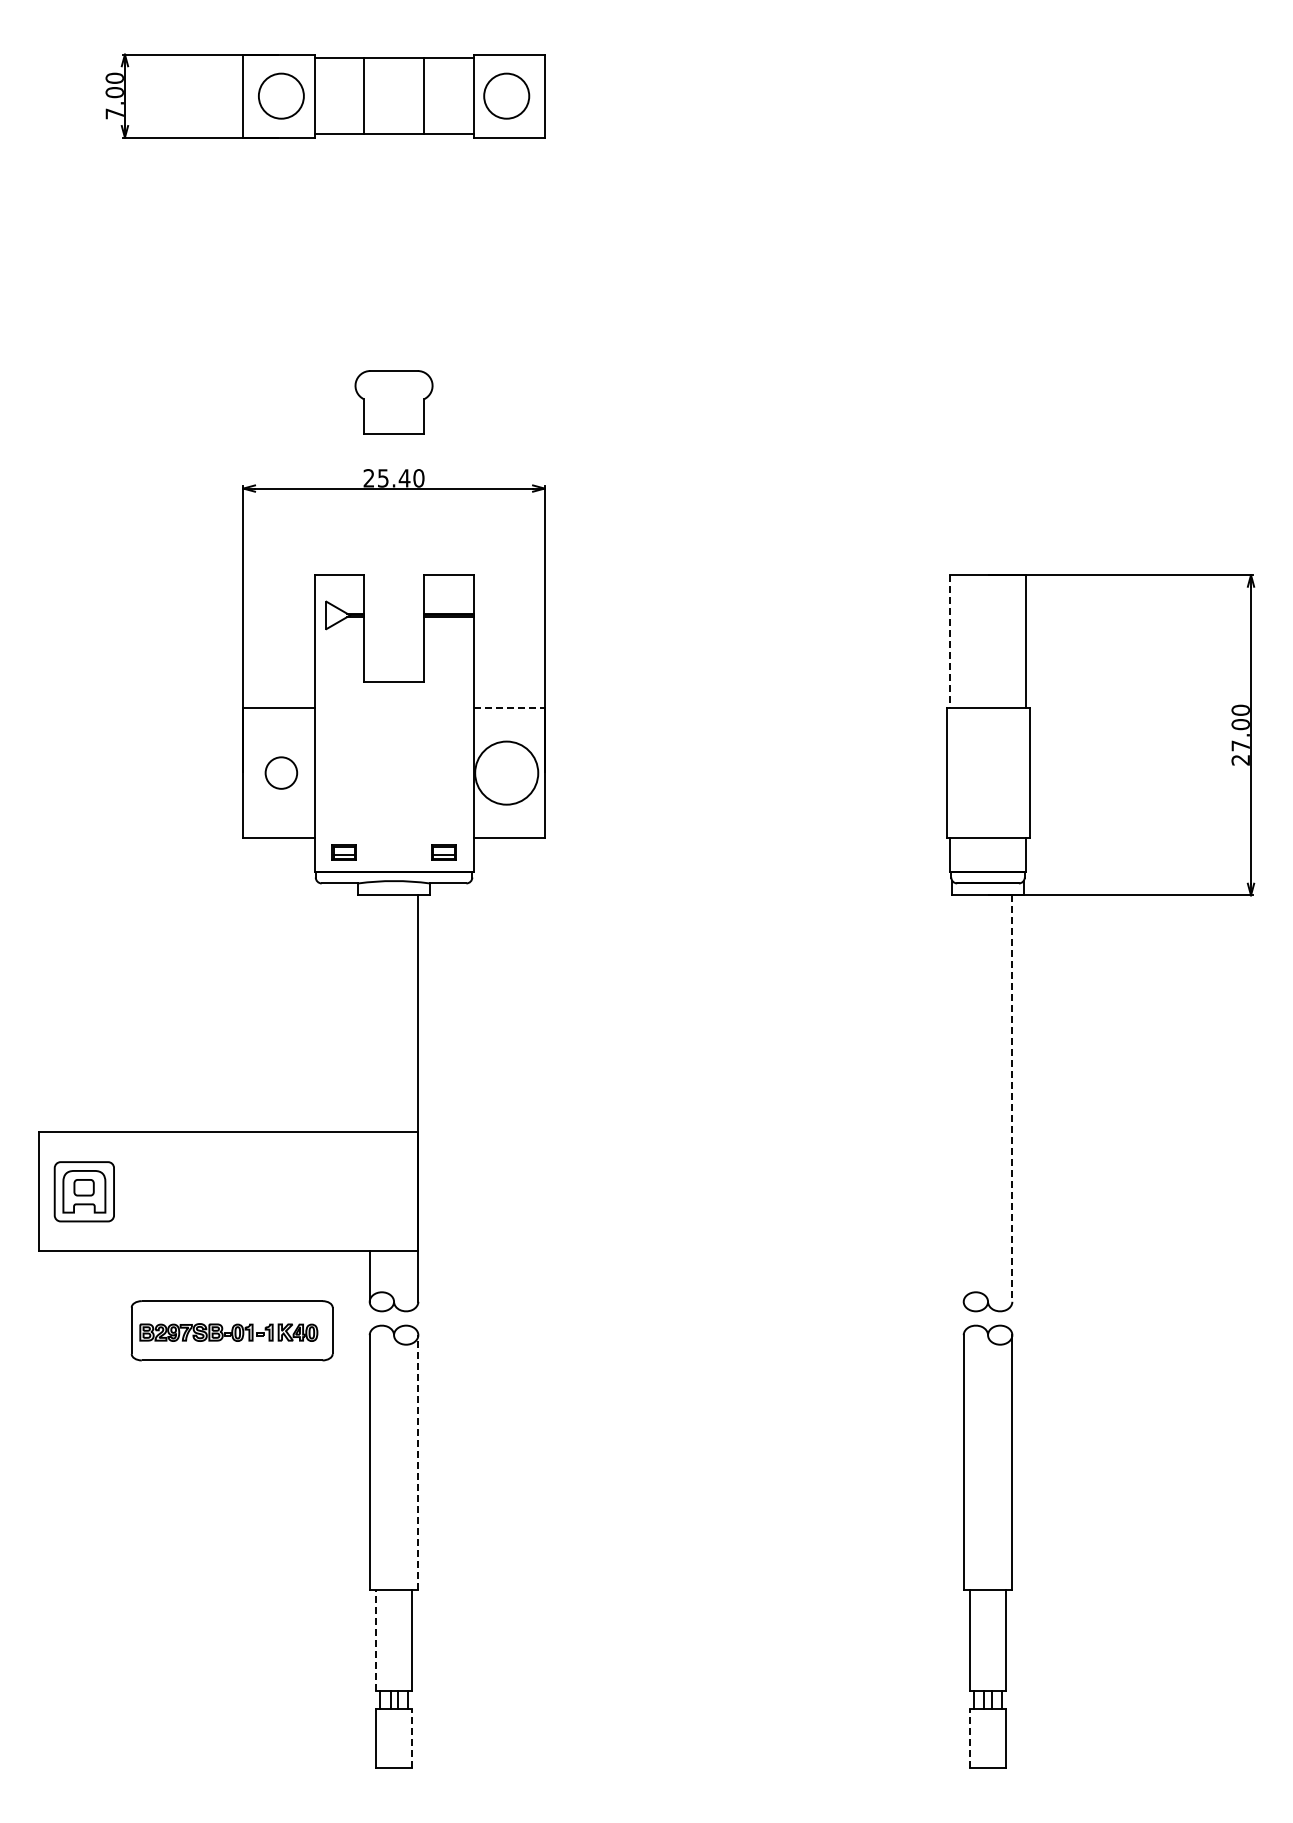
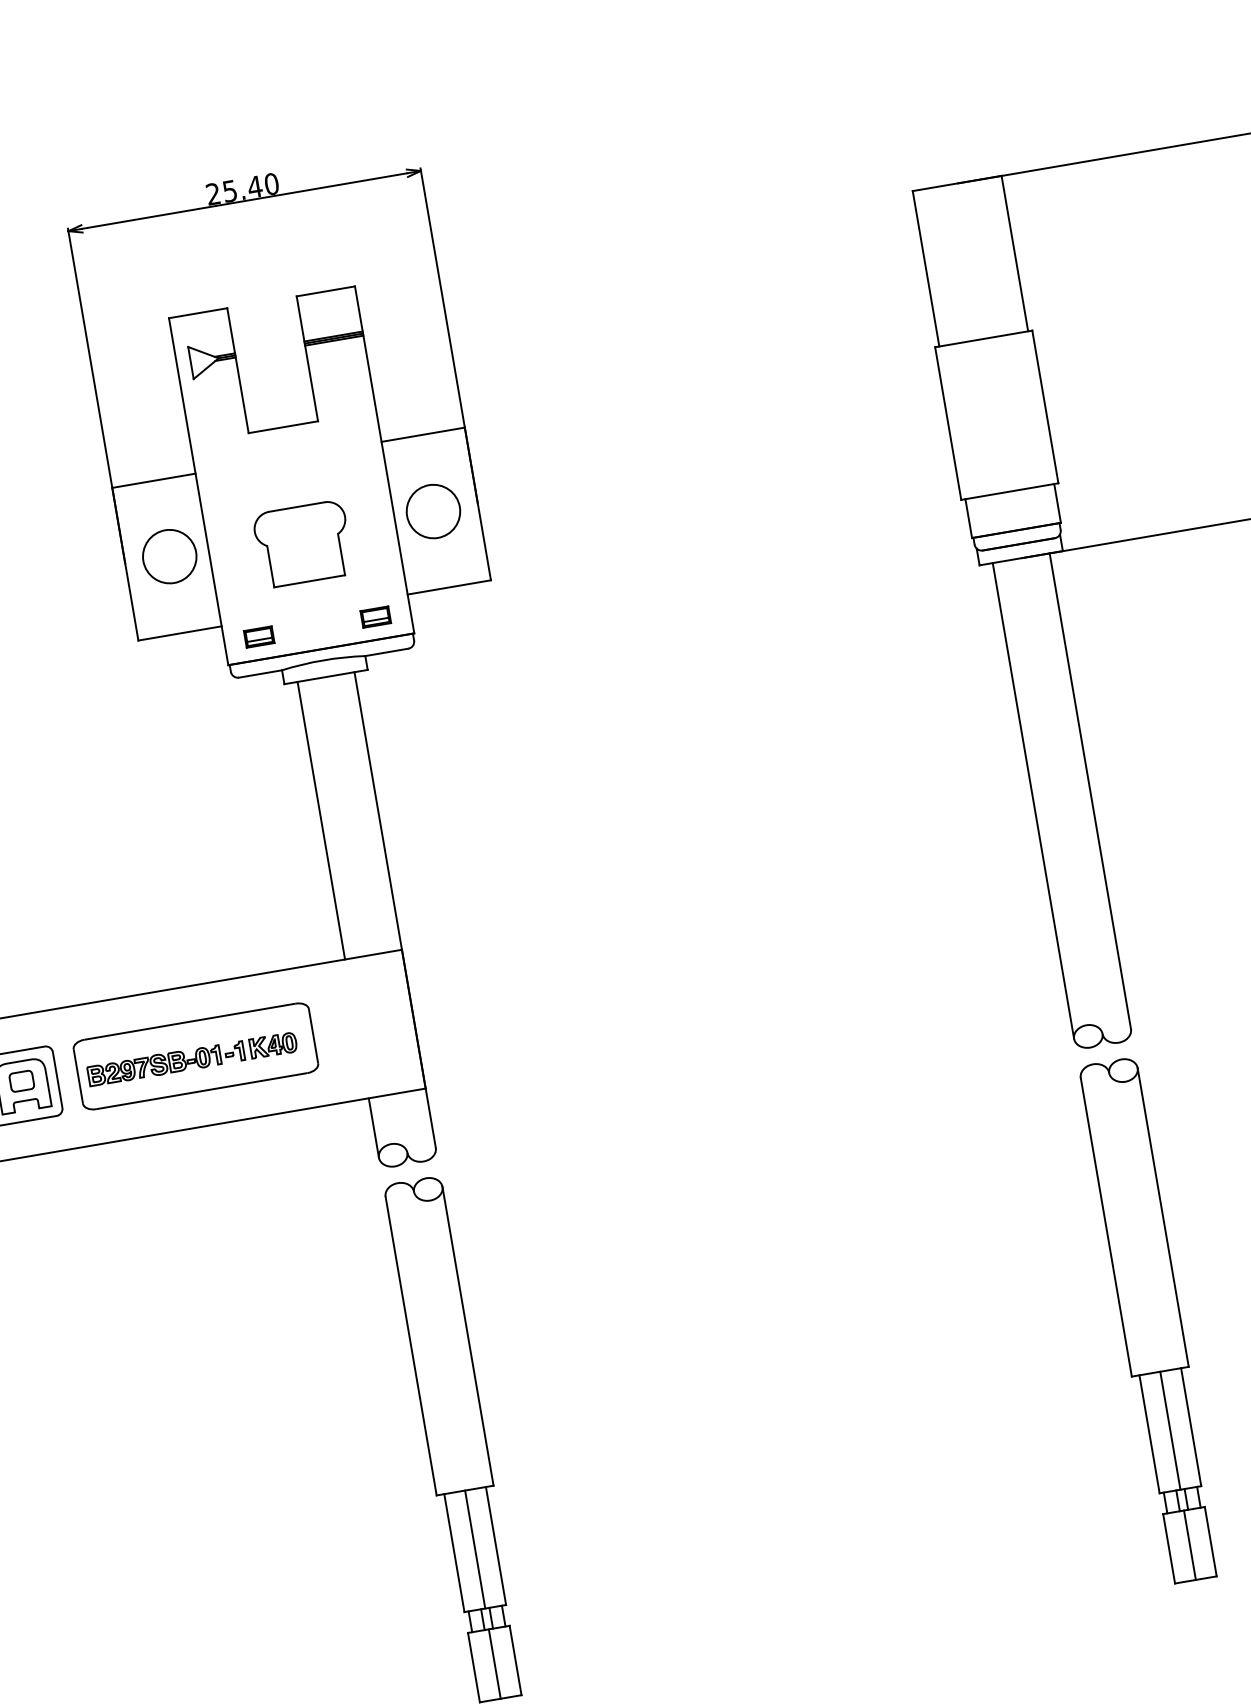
part: (393, 402) -> (302, 543), moved
line: (950, 642) -> (926, 269), dashed -> solid
line: (509, 707) -> (423, 434), dashed -> solid
circle: (281, 772) -> (169, 555), size x1.43
circle: (506, 772) -> (433, 510), size x0.71
line: (369, 1013) -> (320, 820), added
line: (963, 1098) -> (1033, 800), added
line: (1012, 1099) -> (1090, 792), dashed -> solid
part: (231, 1330) -> (195, 1056), moved
line: (418, 1462) -> (468, 1335), dashed -> solid
line: (376, 1640) -> (454, 1552), dashed -> solid
line: (394, 1640) -> (475, 1549), added
line: (988, 1640) -> (1170, 1430), added
line: (394, 1738) -> (495, 1663), added
line: (411, 1738) -> (515, 1660), dashed -> solid
line: (970, 1738) -> (1169, 1548), dashed -> solid
line: (988, 1738) -> (1190, 1544), added

